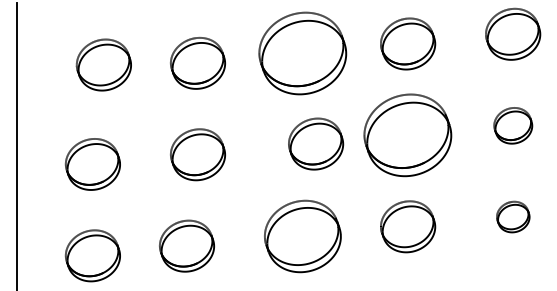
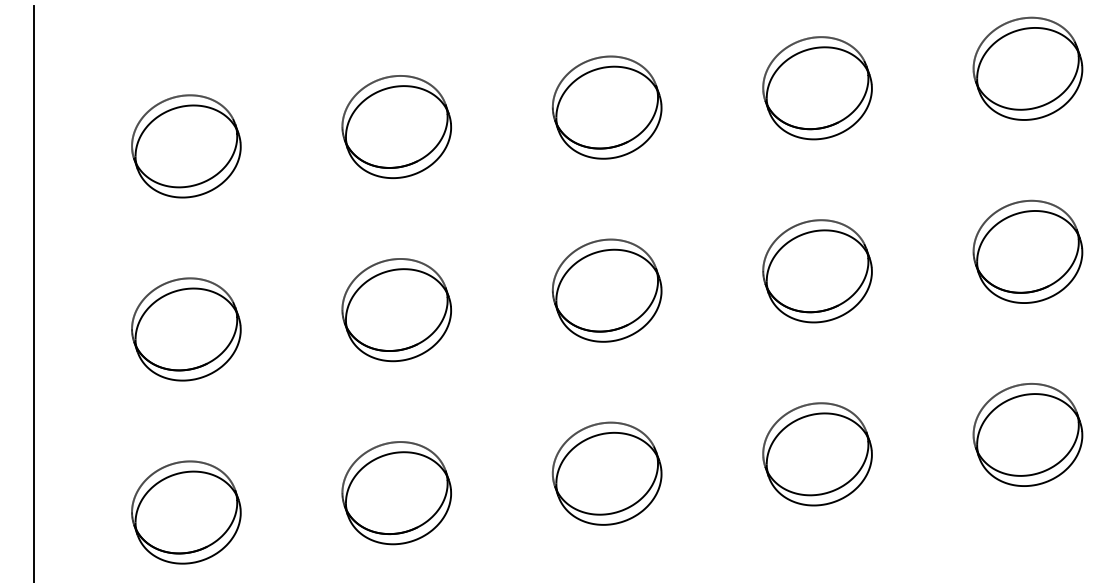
part: (303, 53) -> (608, 107), size x0.62
part: (103, 64) -> (185, 145), moved
part: (513, 125) -> (1028, 251), size x1.43
part: (408, 135) -> (818, 271), size x0.62
part: (316, 143) -> (608, 289), moved
part: (513, 216) -> (1028, 433), size x1.67
part: (303, 236) -> (608, 473), size x0.71
part: (186, 245) -> (395, 491), moved

